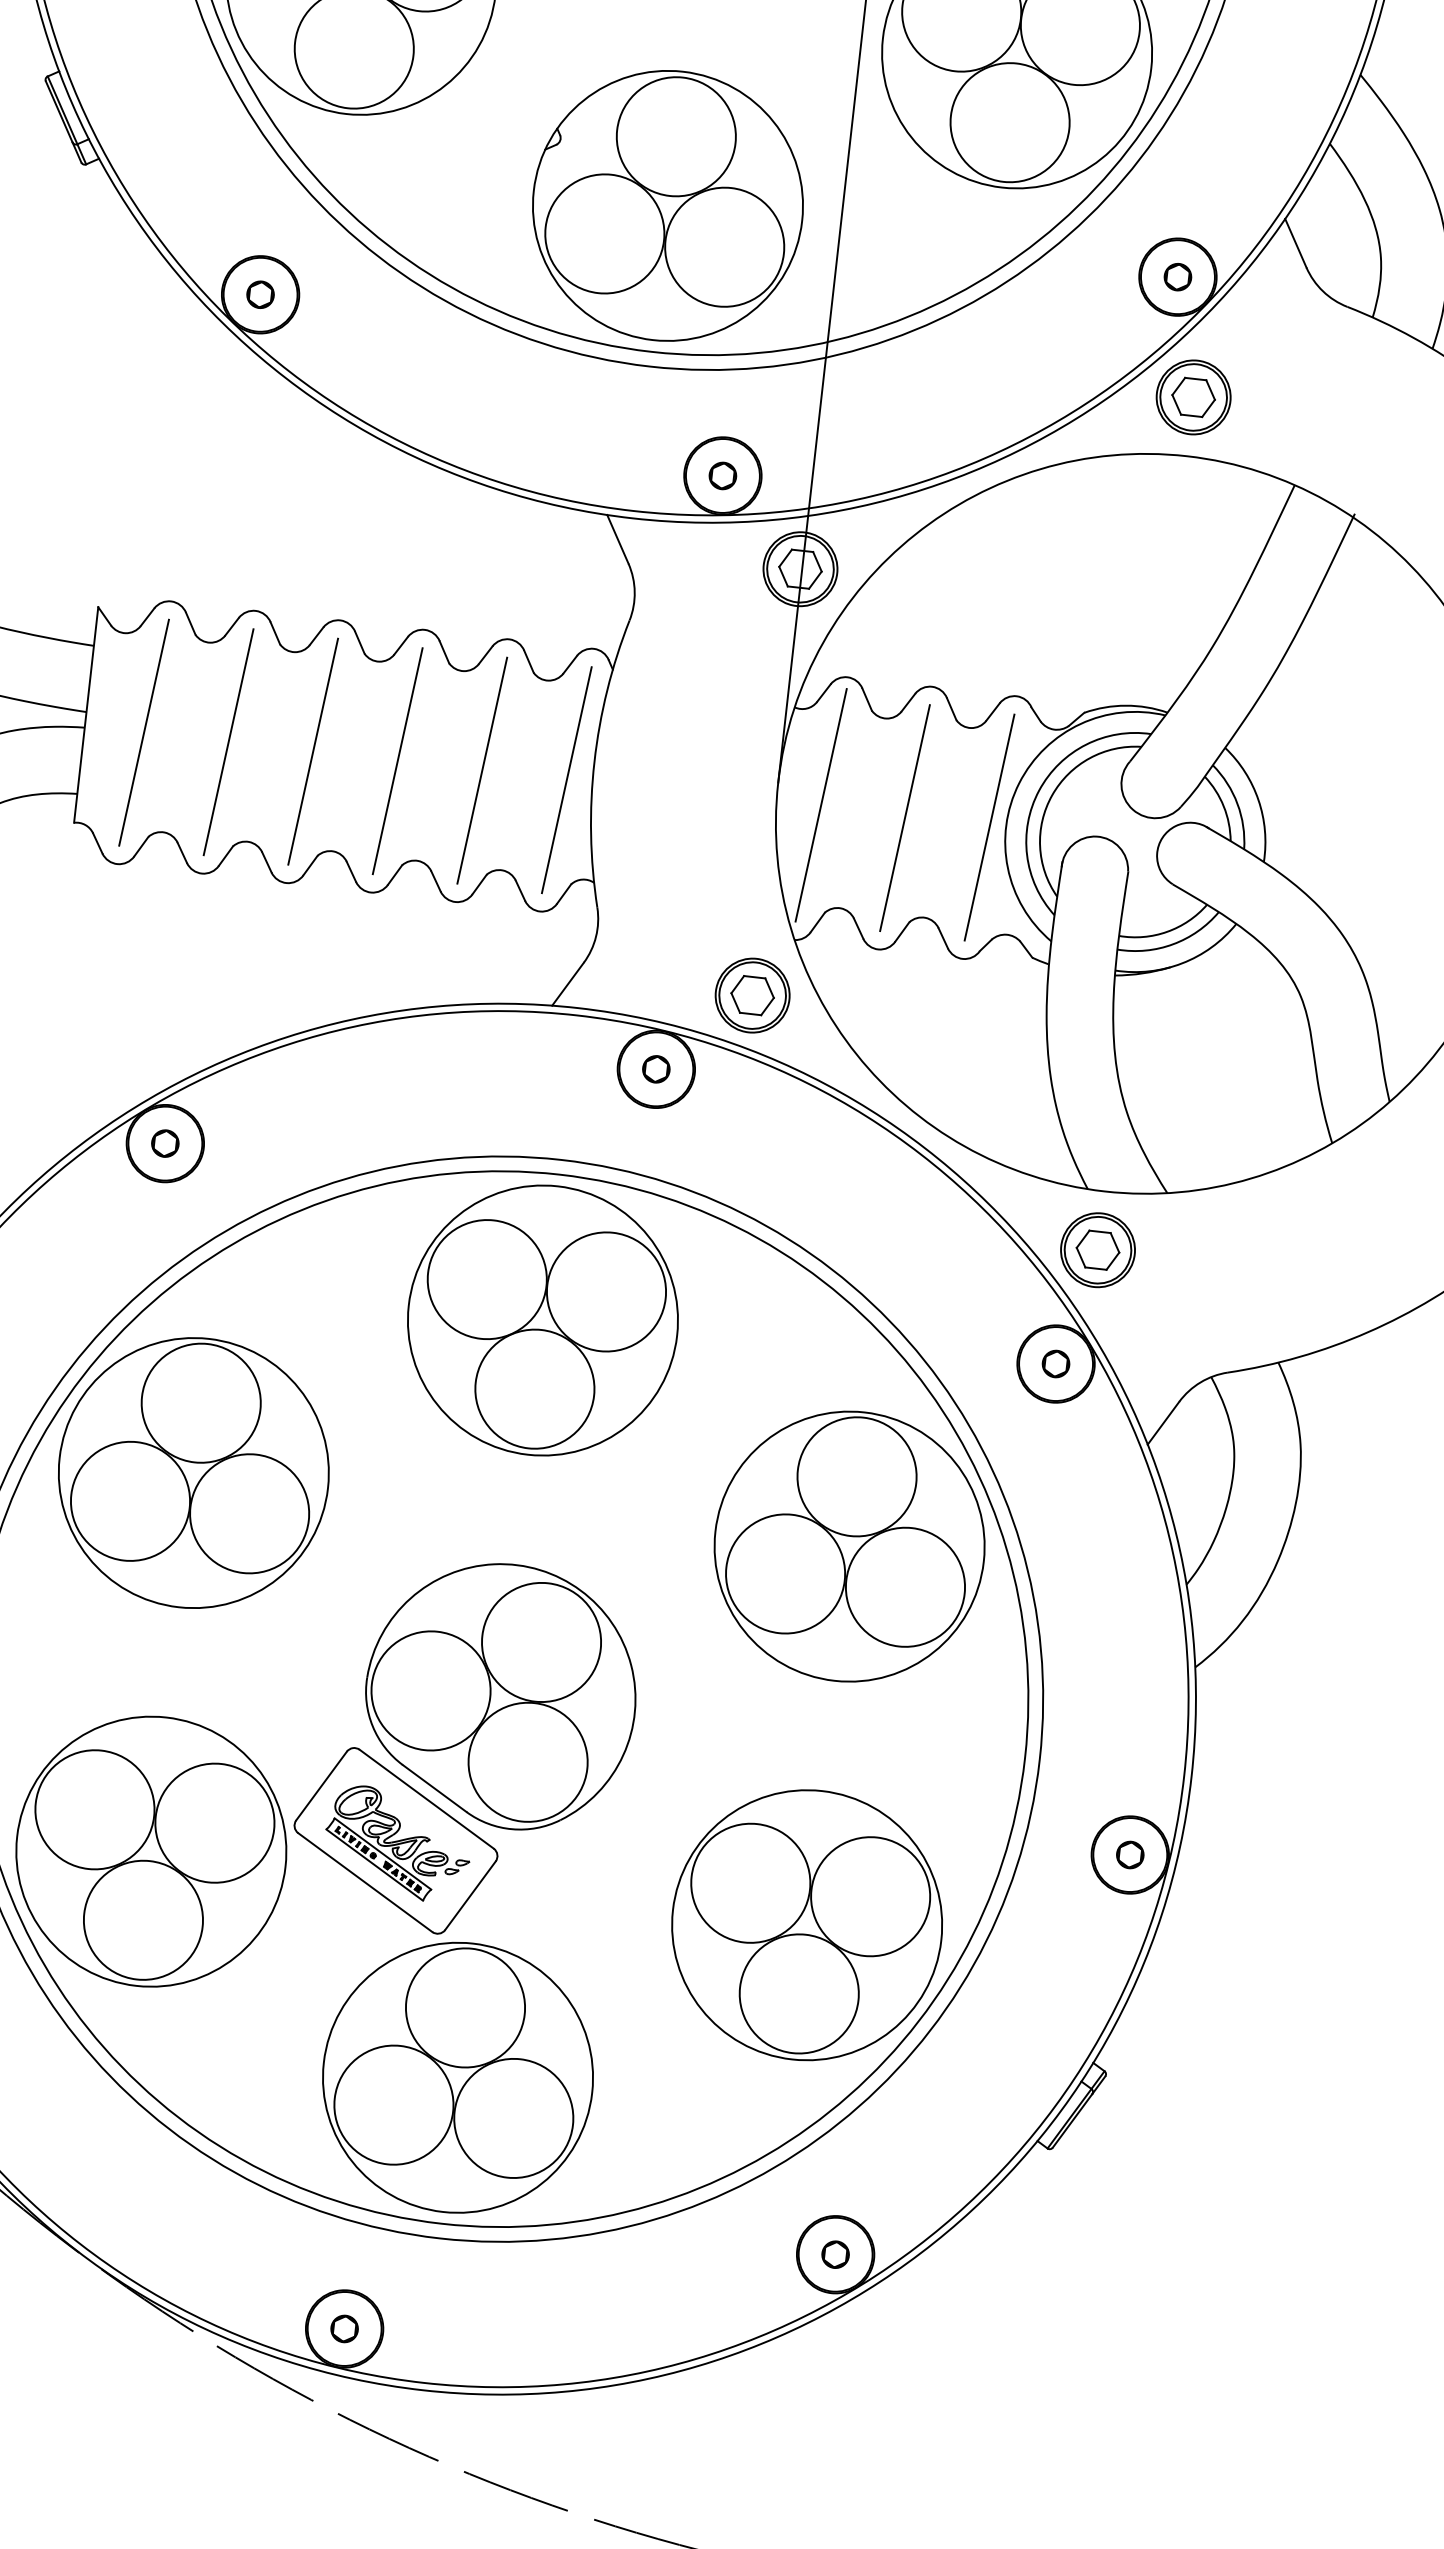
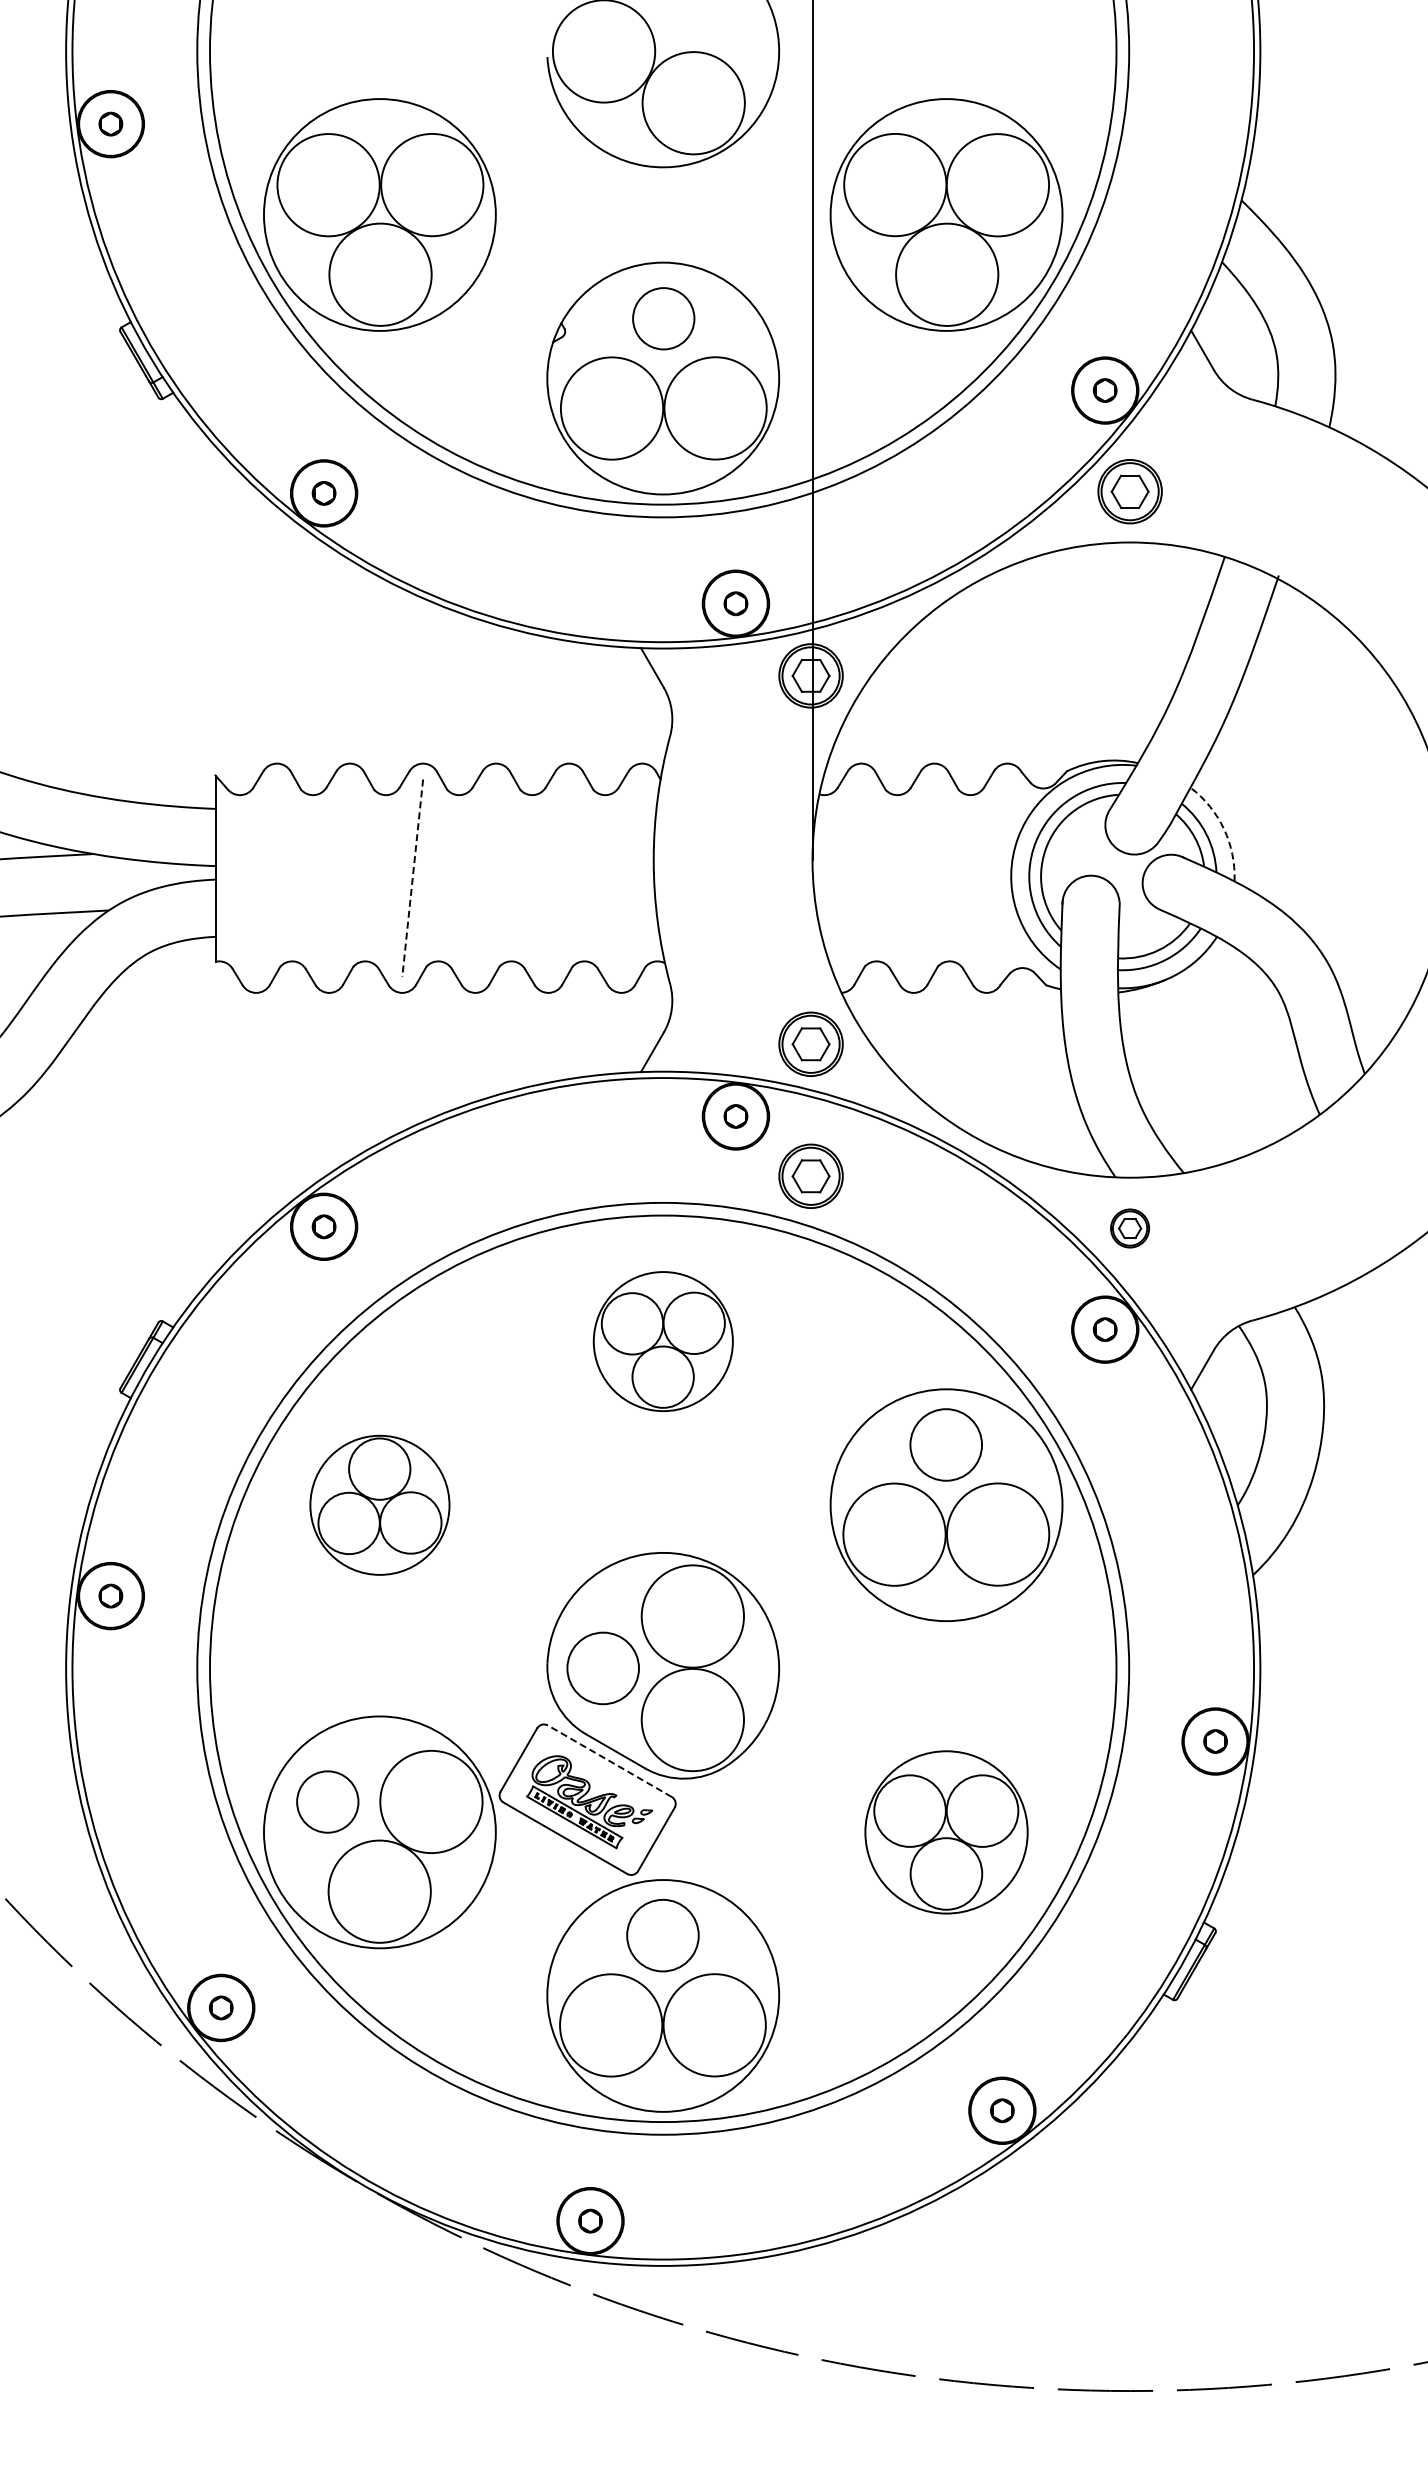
circle: (676, 136) -> (663, 318), size x0.6
line: (143, 732) -> (266, 878), removed
line: (228, 742) -> (339, 878), removed
line: (312, 751) -> (412, 878), solid -> dashed
line: (397, 761) -> (485, 878), removed
line: (481, 770) -> (558, 878), removed
line: (566, 779) -> (631, 877), removed
arc: (1259, 800) -> (1224, 829), solid -> dashed
line: (821, 805) -> (851, 875), removed
line: (904, 818) -> (923, 878), removed
line: (988, 827) -> (996, 878), removed
part: (734, 1147) -> (810, 1175), added
part: (1097, 1250) -> (1129, 1228), size x0.6
part: (543, 1320) -> (663, 1341), size x0.6
part: (193, 1473) -> (379, 1505), size x0.6
circle: (857, 1476) -> (946, 1444), size x0.7
circle: (431, 1691) -> (603, 1668), size x0.7
line: (426, 1798) -> (609, 1760), solid -> dashed
circle: (94, 1809) -> (327, 1801), size x0.6
part: (807, 1925) -> (946, 1832), size x0.7
circle: (465, 2007) -> (662, 1935), size x0.7

